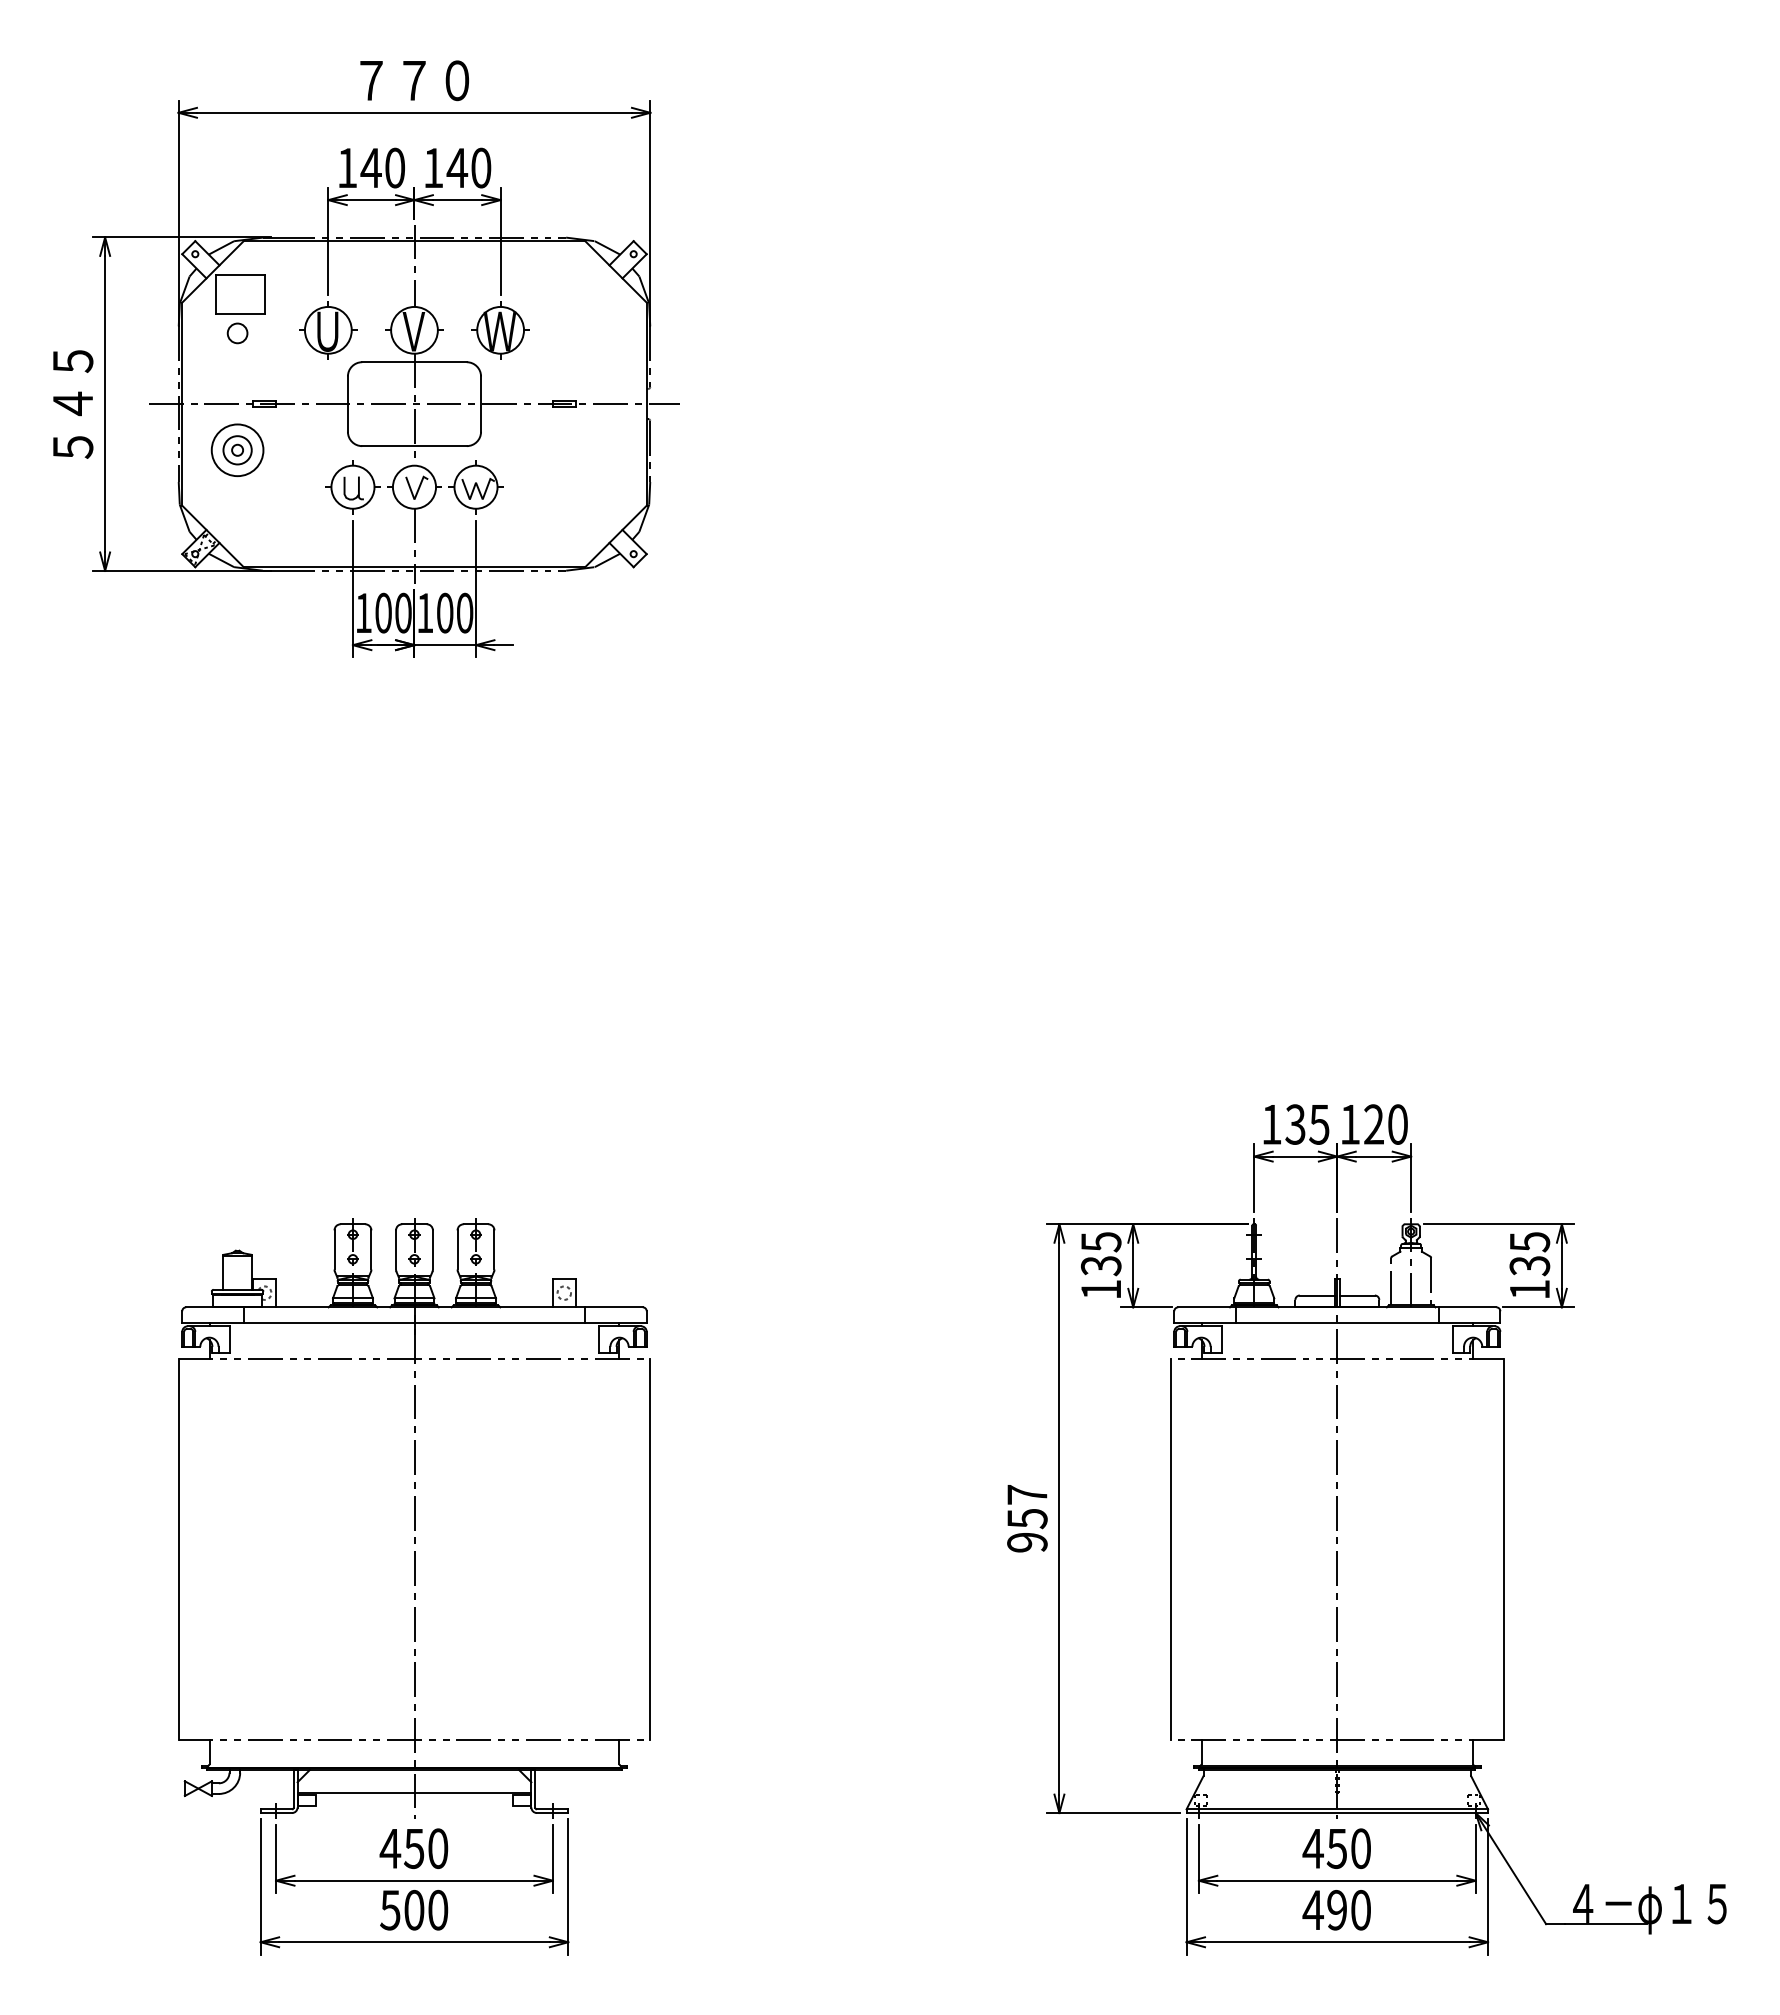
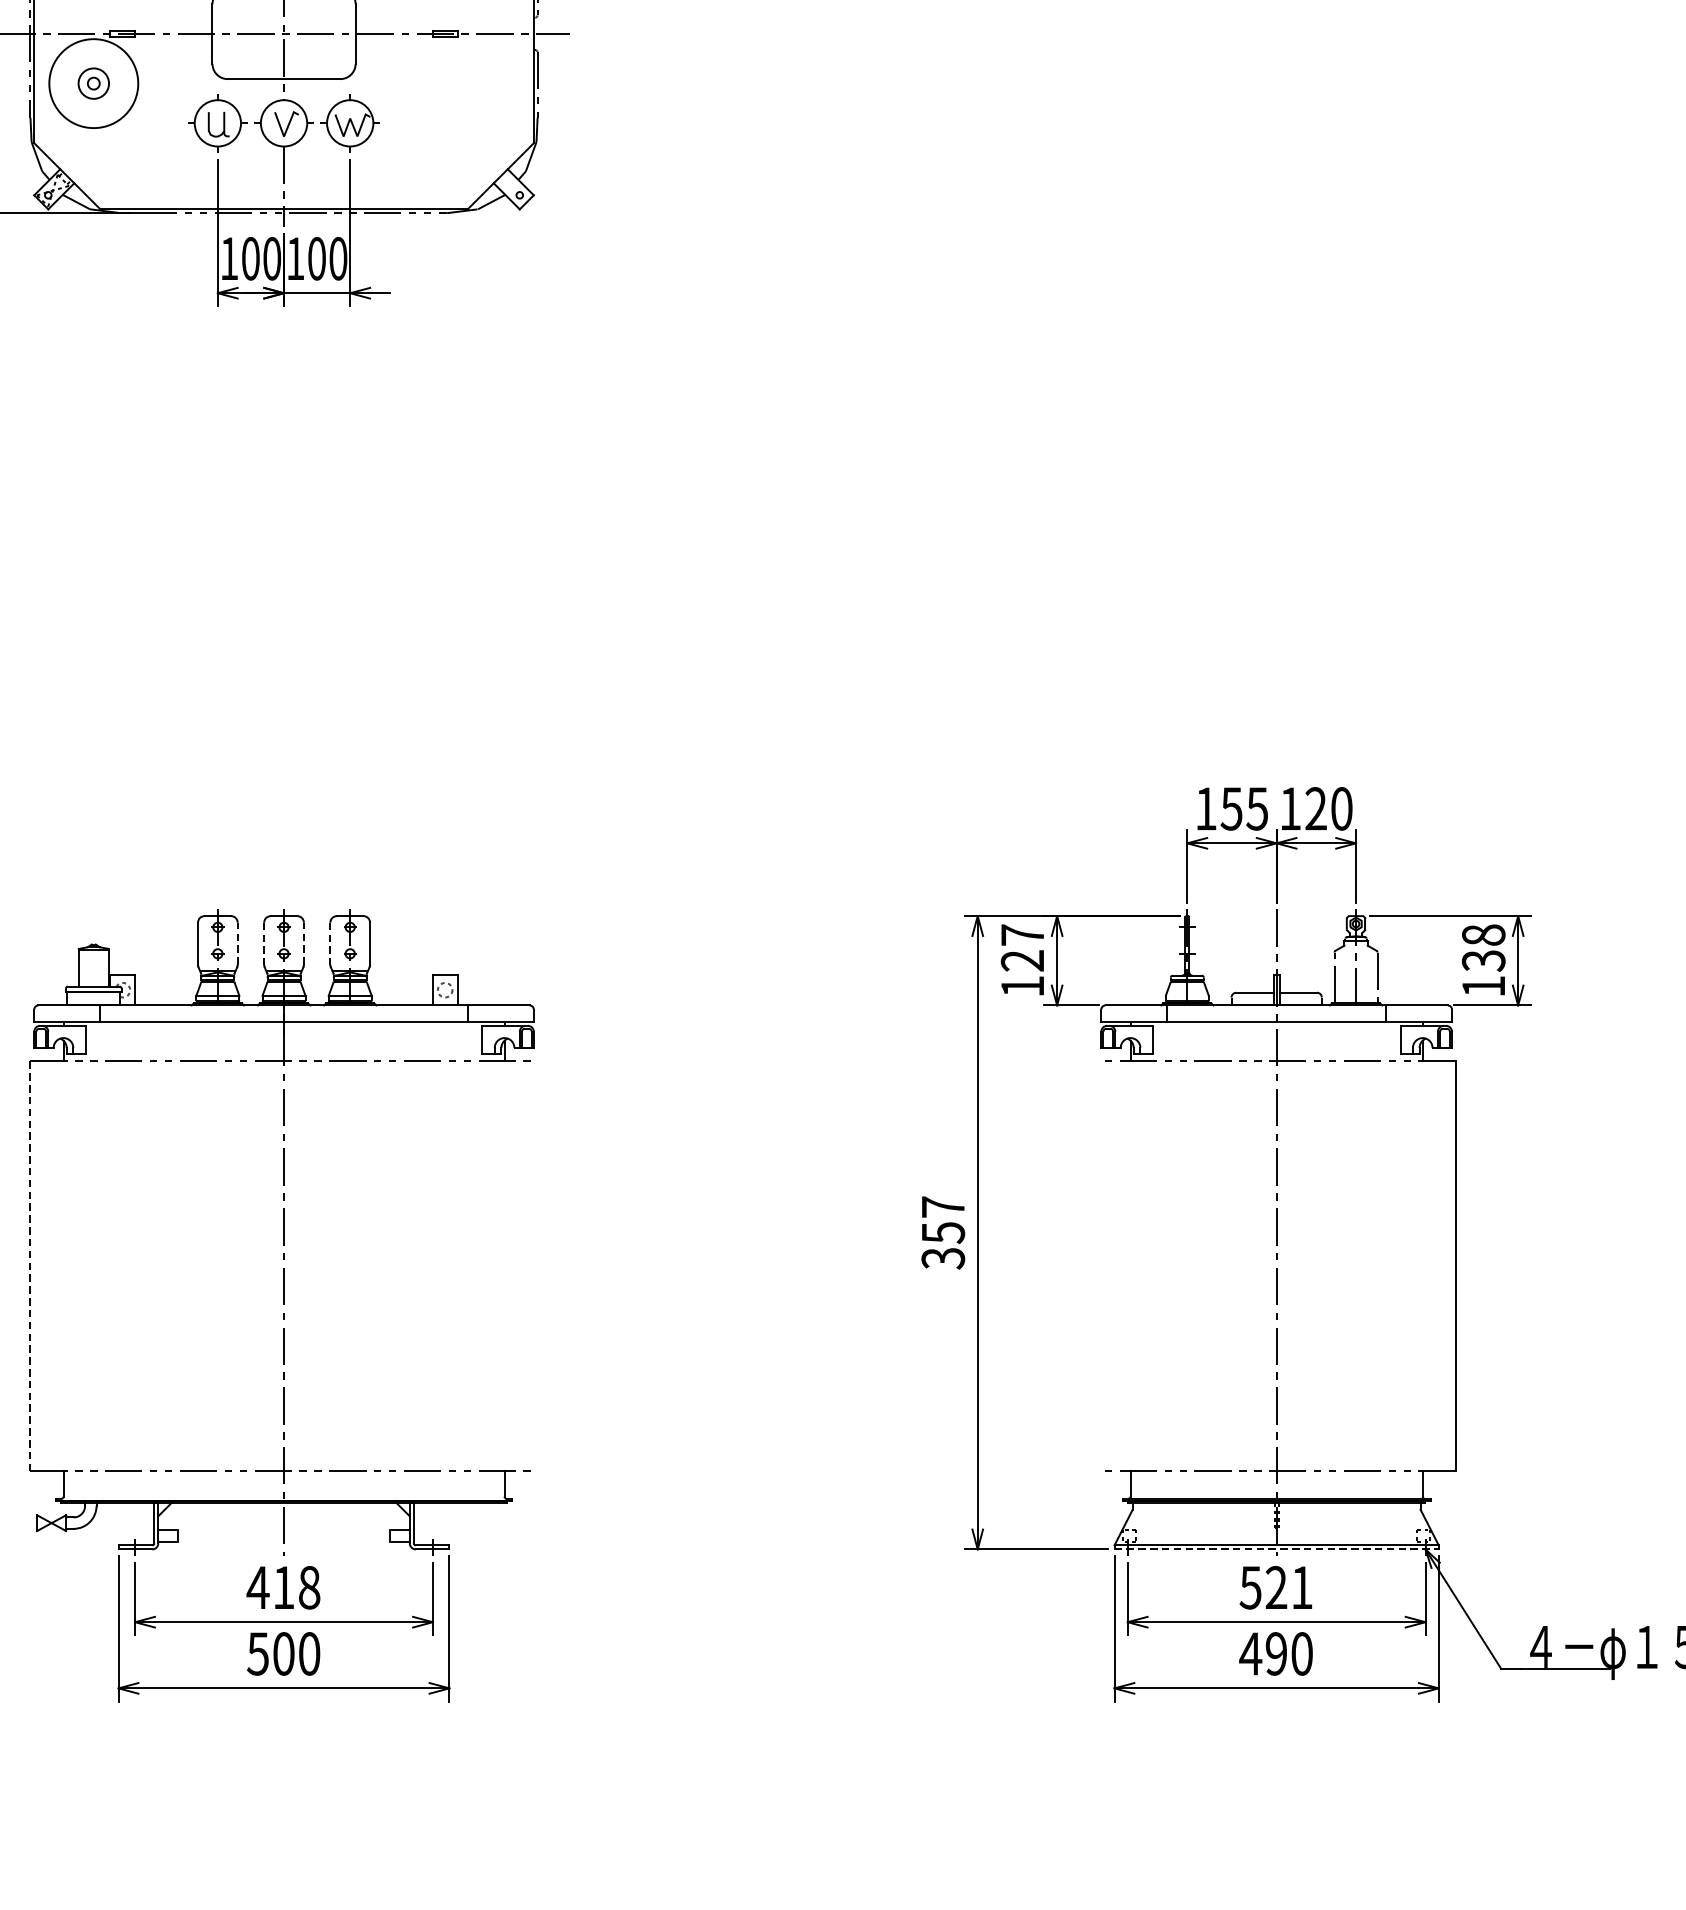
circle: (237, 450) -> (93, 83), size x1.6
text: (1295, 1124) -> (1231, 808), 135 -> 155
text: (1529, 1242) -> (1483, 935), 135 -> 138
line: (371, 1249) -> (237, 943), solid -> dashed
line: (396, 1249) -> (264, 943), solid -> dashed
line: (432, 1249) -> (303, 943), solid -> dashed
line: (457, 1249) -> (330, 943), solid -> dashed
text: (1101, 1254) -> (1022, 948), 135 -> 127
text: (1027, 1542) -> (943, 1258), 957 -> 357
line: (178, 1549) -> (30, 1265), solid -> dashed
line: (650, 1549) -> (537, 1265), removed
line: (1170, 1549) -> (1097, 1265), removed
line: (414, 1793) -> (284, 1528), removed
line: (1337, 1813) -> (1276, 1549), solid -> dashed
text: (426, 1848) -> (296, 1587), 450 -> 418
text: (1336, 1848) -> (1275, 1587), 450 -> 521

